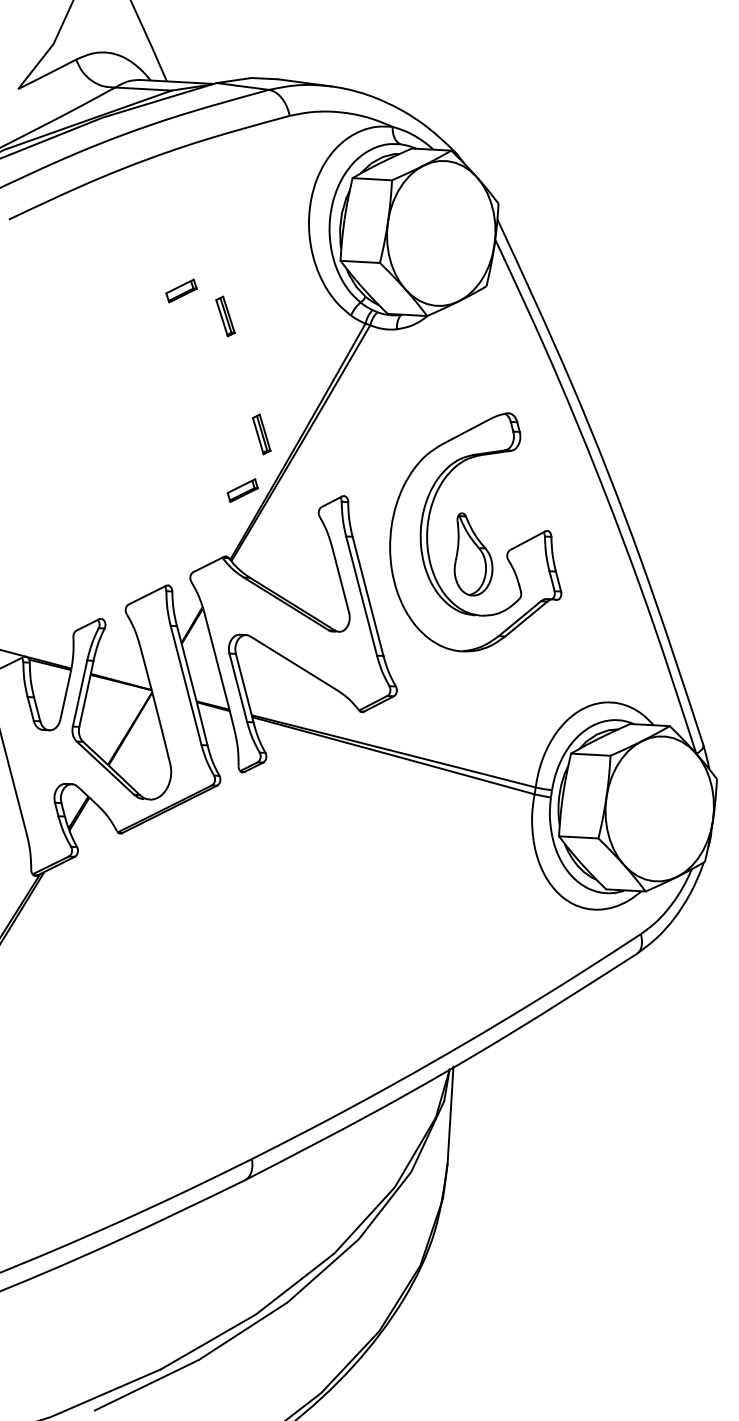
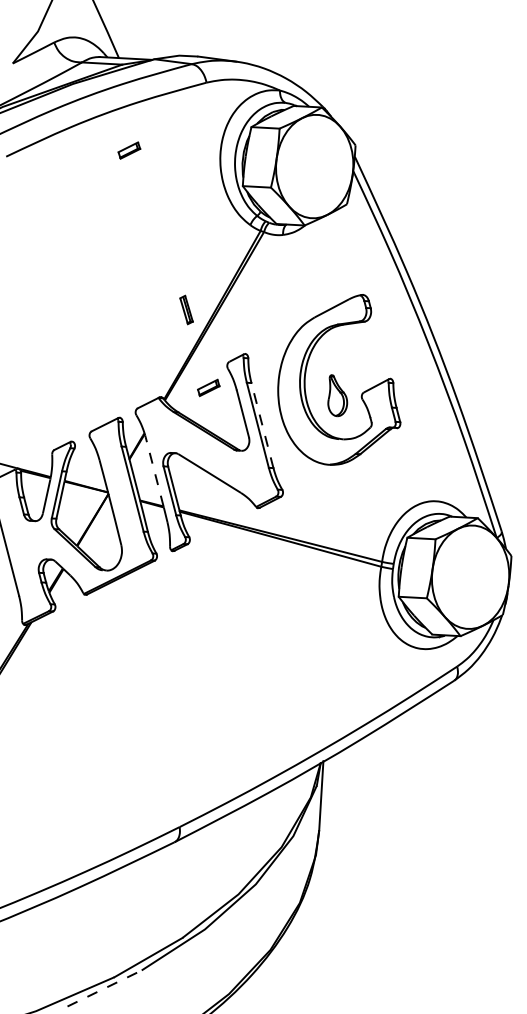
part: (181, 290) -> (129, 150), moved
part: (225, 316) -> (160, 225), removed
part: (242, 490) -> (208, 387), moved
part: (473, 554) -> (337, 395), size x0.7
line: (368, 596) -> (262, 425), solid -> dashed
line: (216, 660) -> (154, 471), solid -> dashed
line: (146, 1385) -> (104, 988), solid -> dashed

